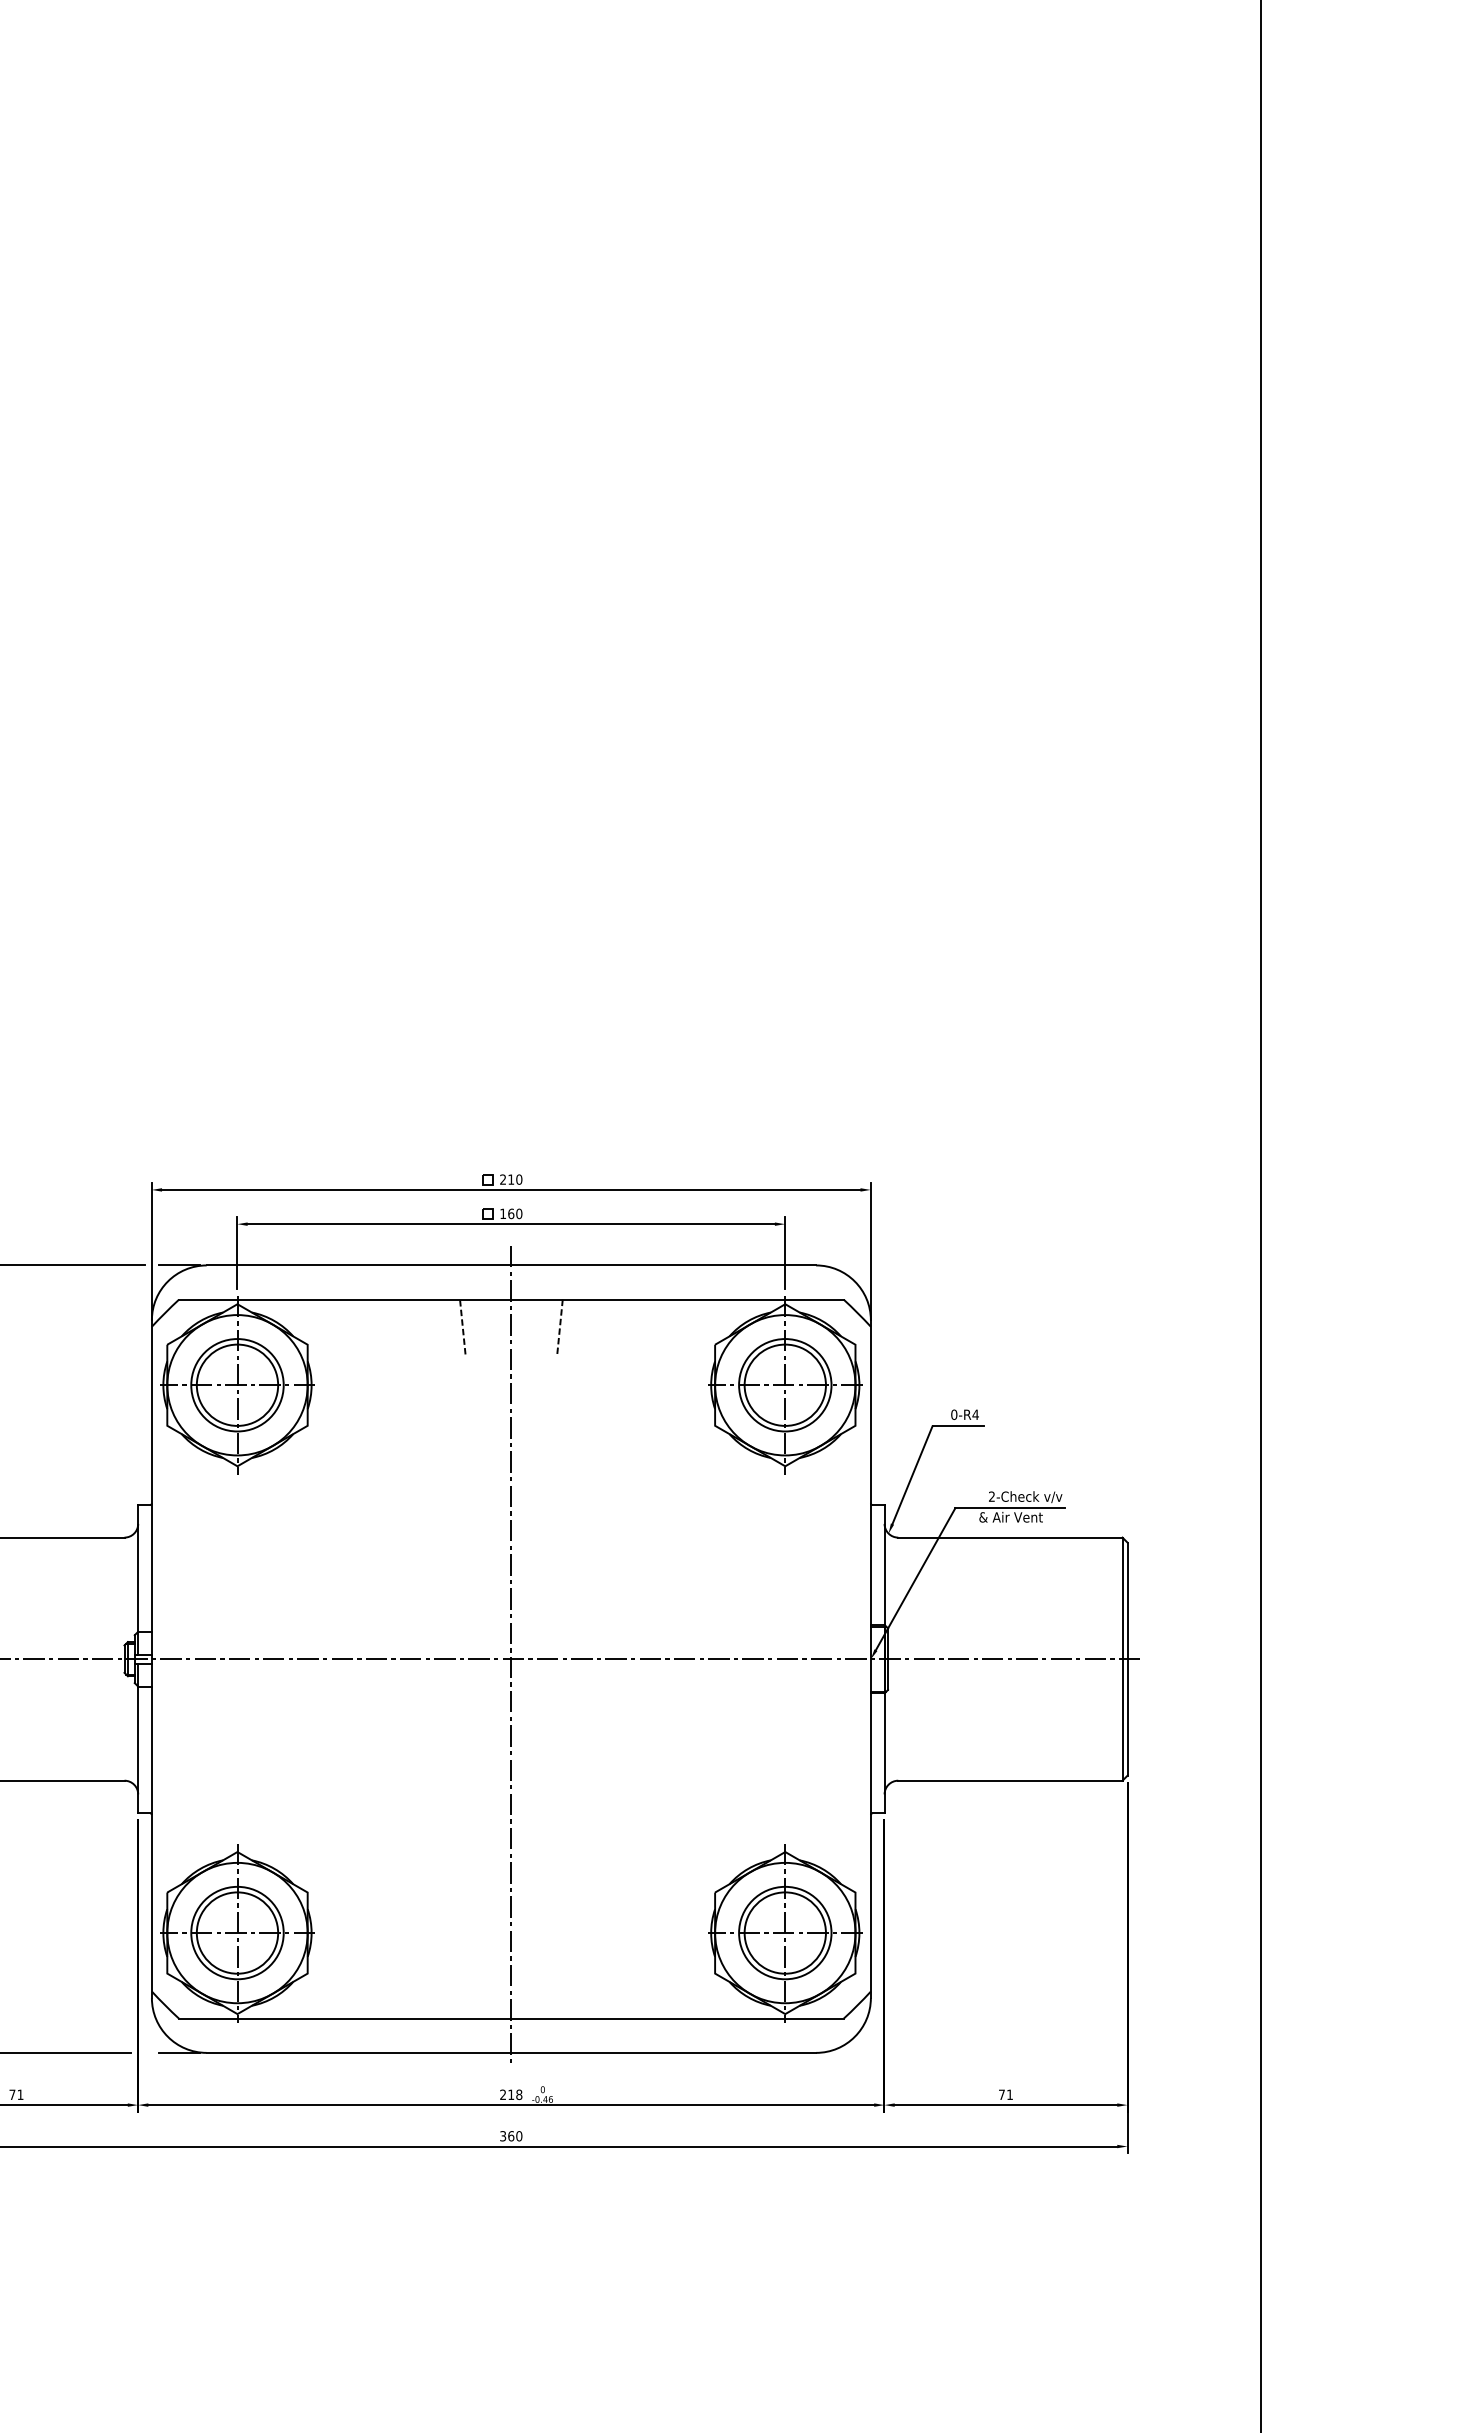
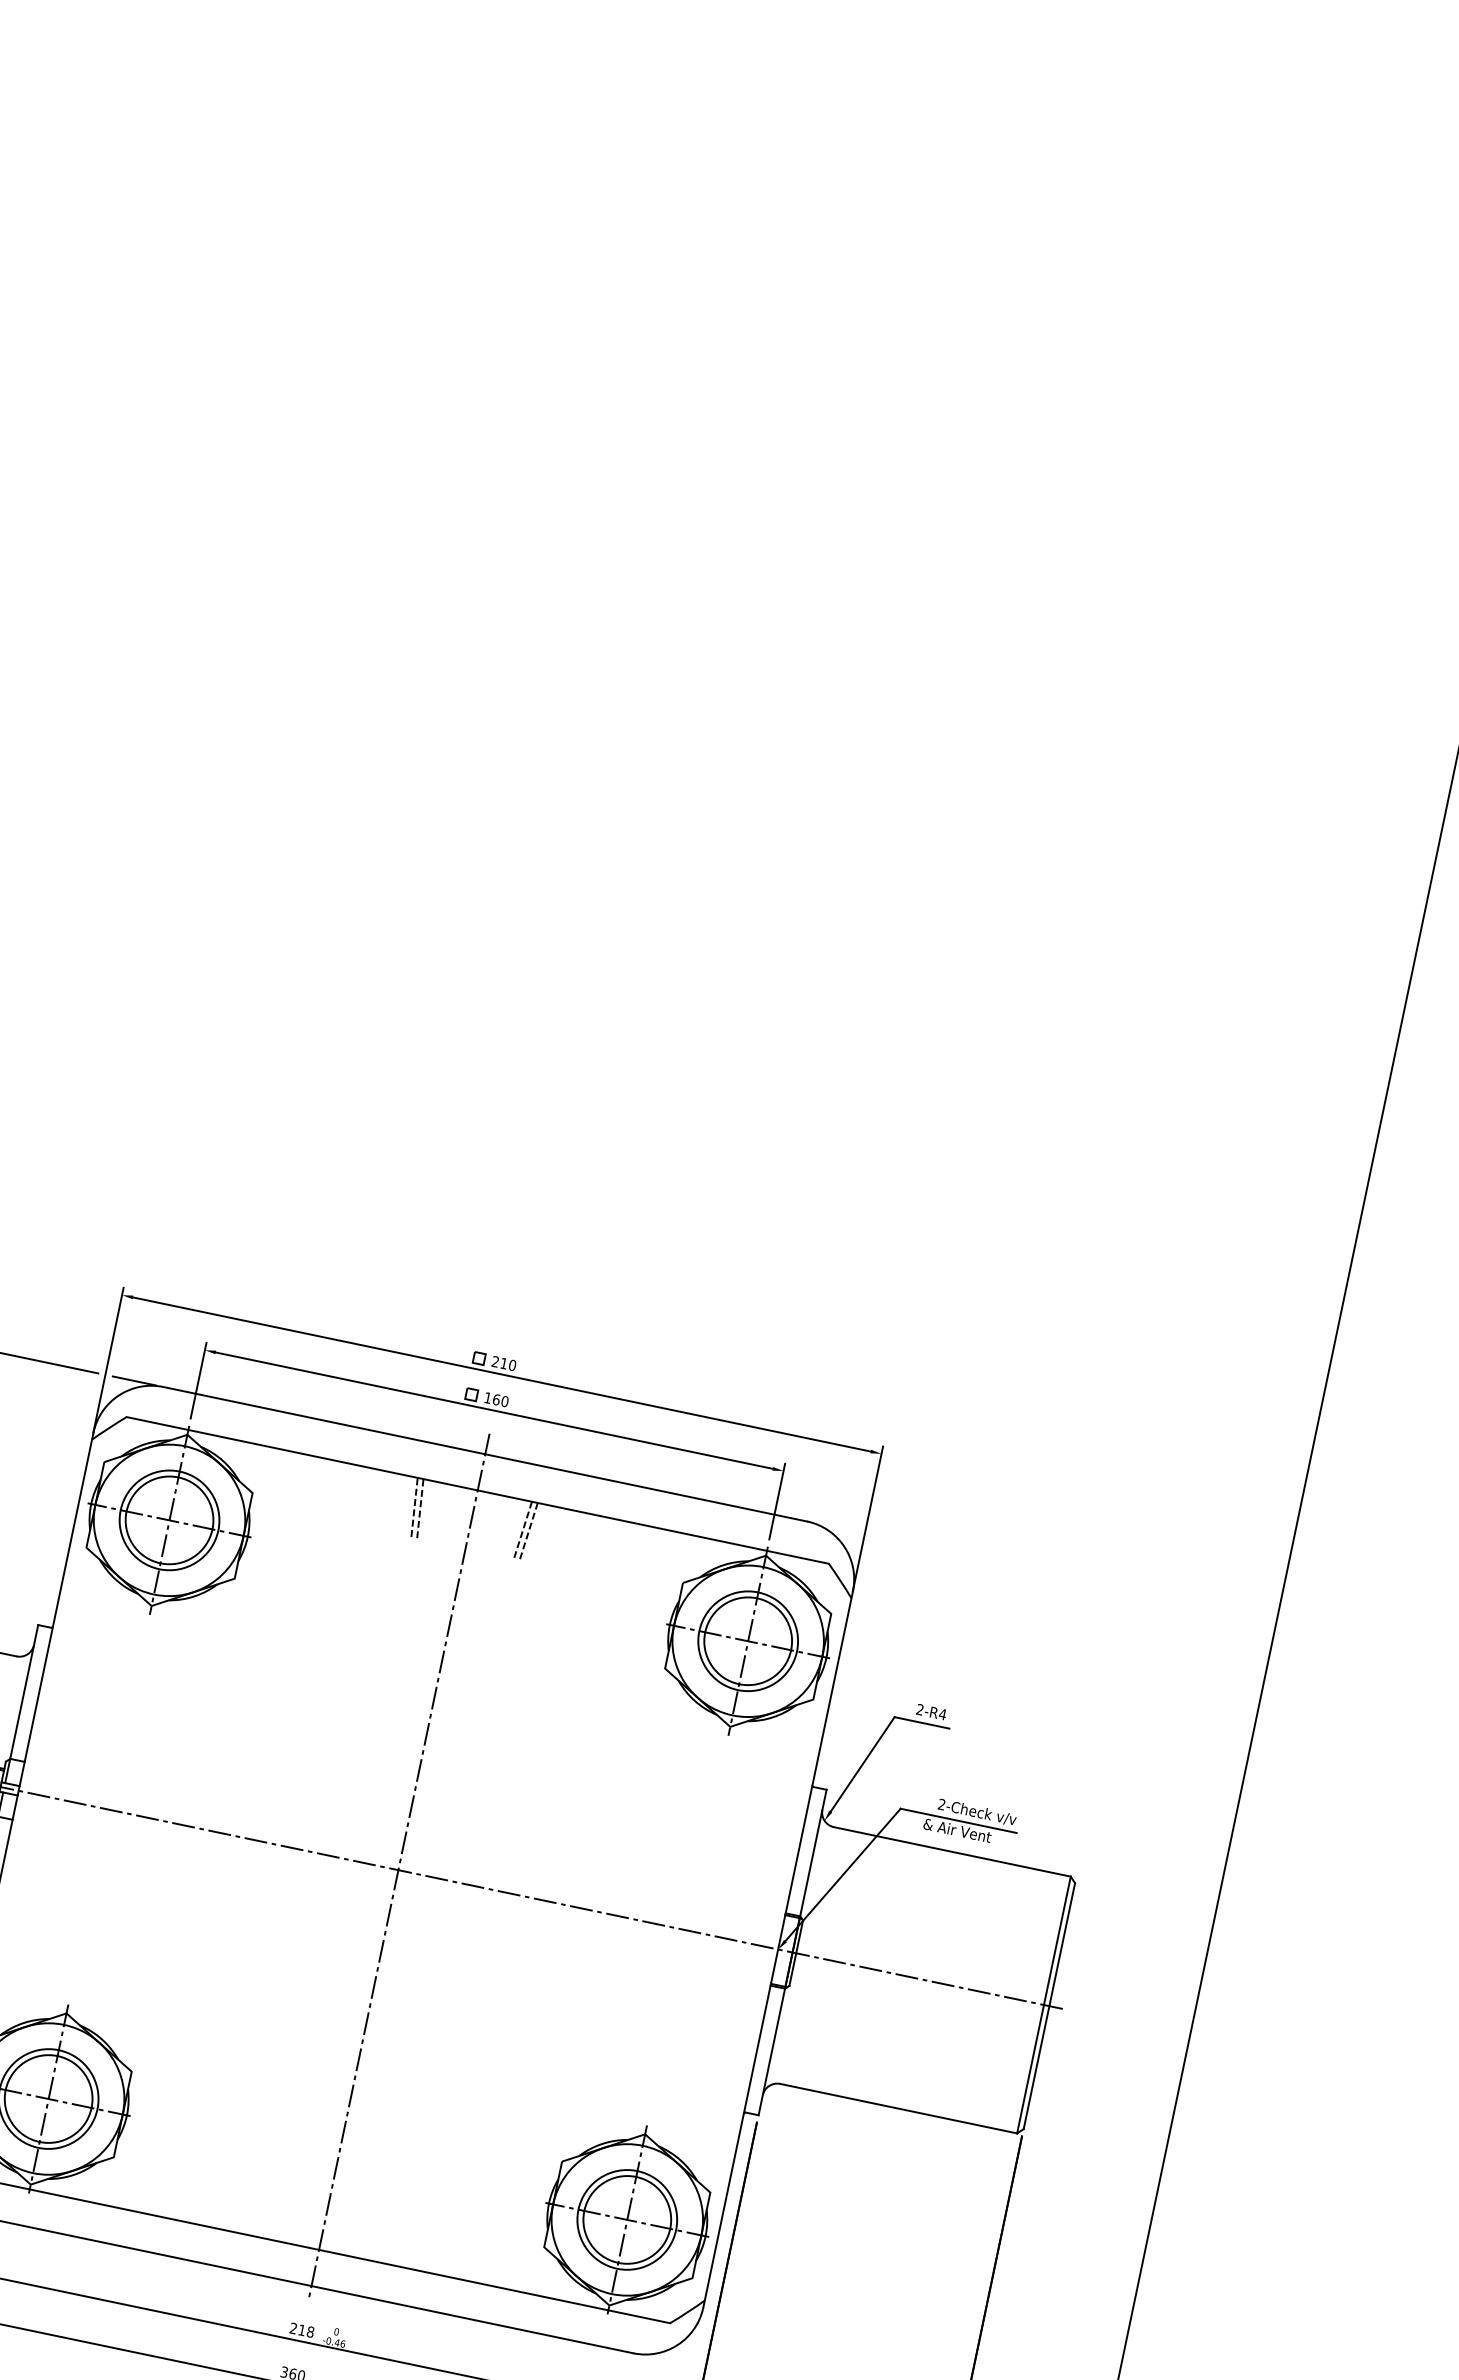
line: (457, 1326) -> (414, 1506), added
line: (565, 1326) -> (528, 1530), added
text: (954, 1414) -> (920, 1709), 0-R4 -> 2-R4

